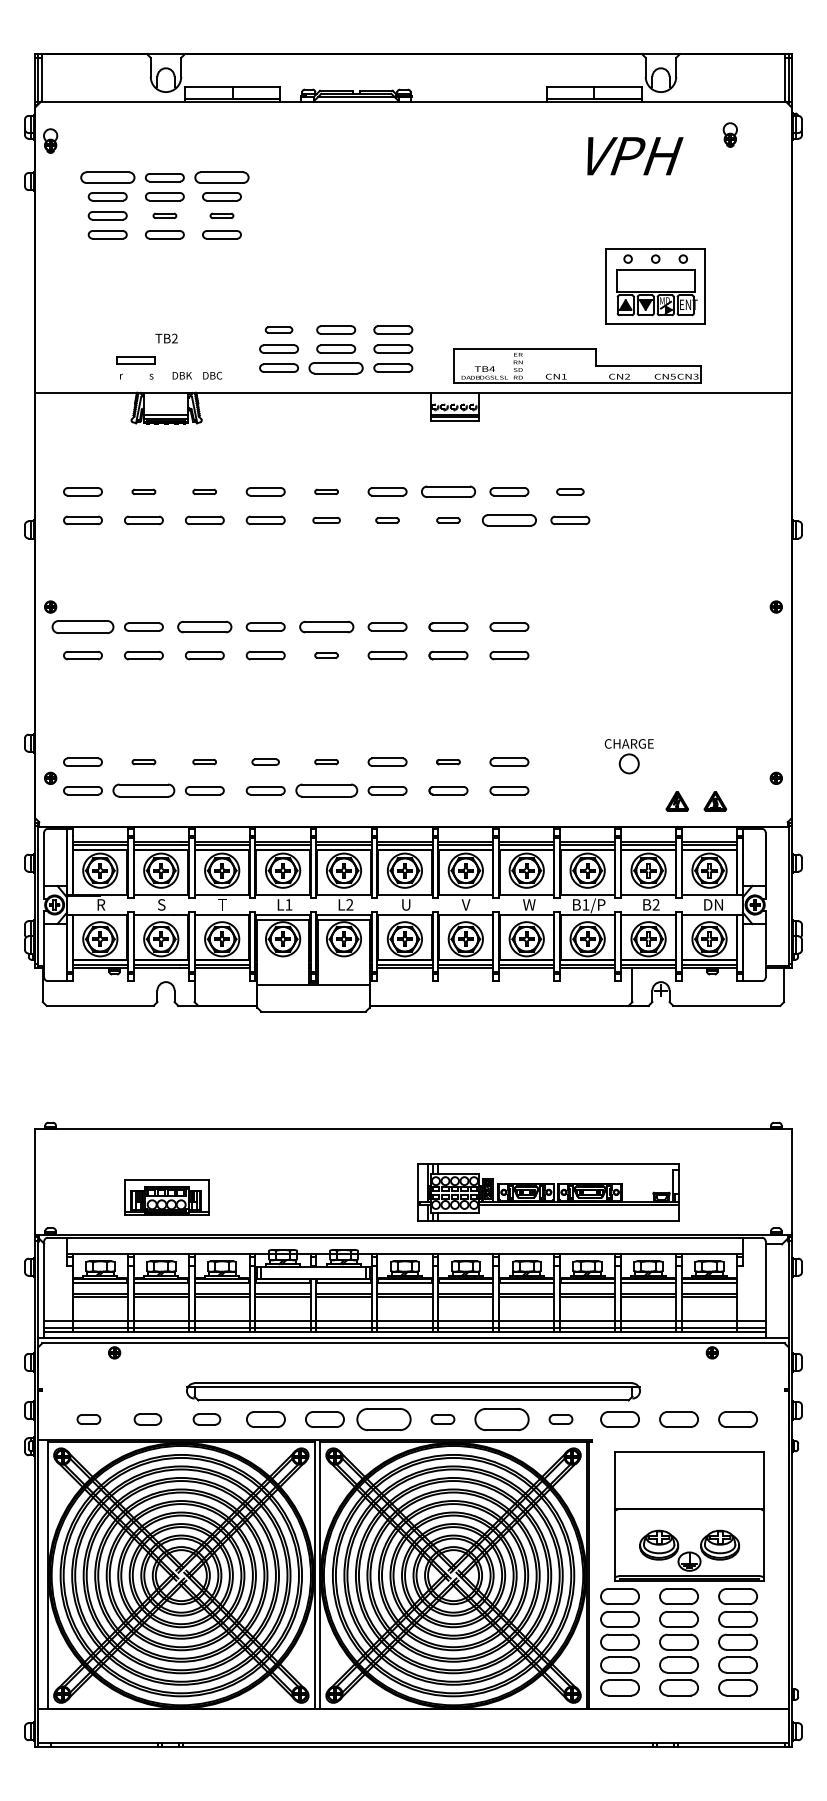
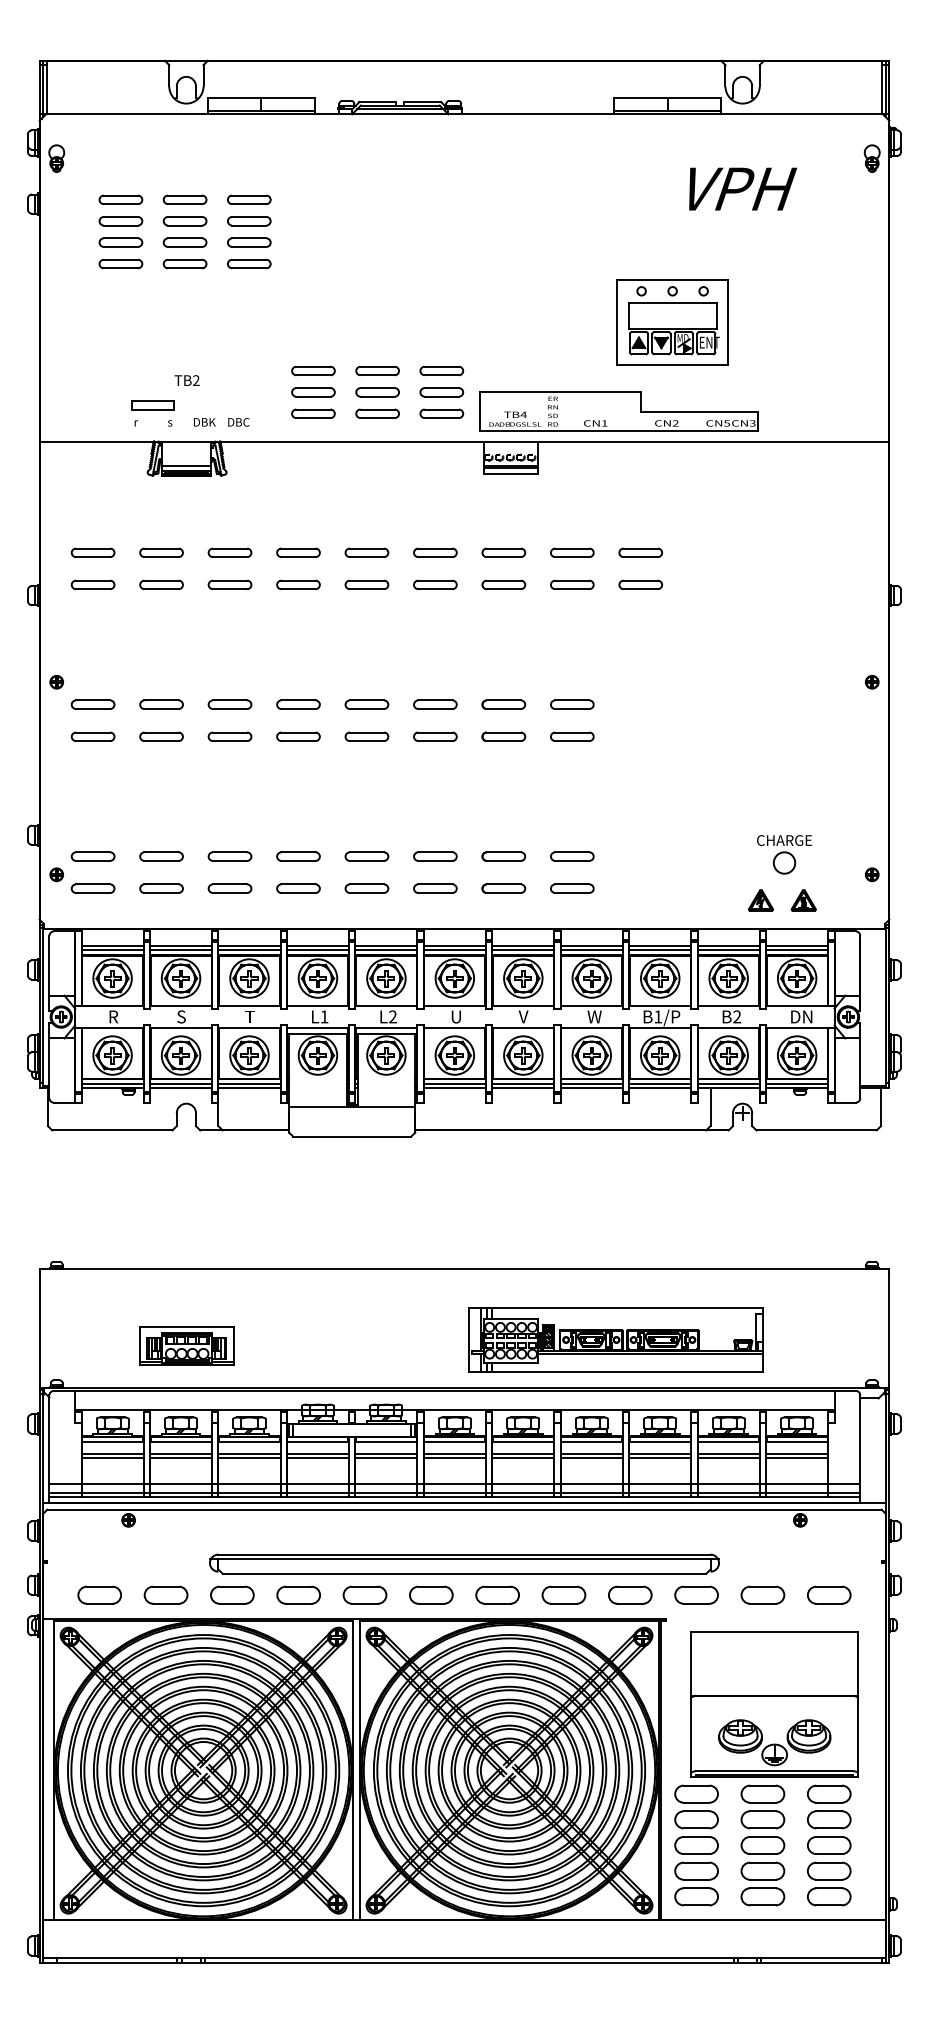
part: (729, 134) -> (871, 157), moved
text: (635, 156) -> (743, 189), moved
part: (107, 177) -> (120, 199), size x0.71
part: (221, 177) -> (248, 199), size x0.71
part: (164, 215) -> (184, 242), size x1.67
part: (221, 215) -> (248, 242), size x1.67
part: (655, 286) -> (672, 322), moved
part: (278, 329) -> (312, 370), size x1.43
part: (577, 365) -> (619, 410), moved
part: (336, 367) -> (377, 413), size x0.71
part: (143, 491) -> (161, 552), size x1.67
part: (204, 491) -> (229, 552), size x1.67
part: (326, 491) -> (366, 552), size x1.67
part: (448, 491) -> (503, 552), size x0.71
part: (570, 491) -> (640, 552), size x1.43
part: (326, 520) -> (366, 584), size x1.43
part: (387, 520) -> (435, 584), size x1.67
part: (448, 520) -> (503, 584), size x1.67
part: (509, 520) -> (572, 584), size x0.71
part: (82, 626) -> (92, 704), size x0.62
part: (204, 626) -> (229, 704), size x0.71
part: (326, 626) -> (366, 704), size x0.71
part: (326, 655) -> (366, 736), size x1.67
part: (628, 756) -> (783, 854), moved
part: (143, 761) -> (161, 855), size x1.67
part: (204, 761) -> (229, 855), size x1.67
part: (265, 761) -> (298, 855), size x1.43
part: (326, 761) -> (366, 855), size x1.67
part: (448, 761) -> (503, 855), size x1.67
part: (143, 790) -> (161, 888), size x0.62
part: (326, 790) -> (366, 888), size x0.62
part: (88, 1419) -> (99, 1595), size x1.67
part: (147, 1419) -> (165, 1595), size x1.43
part: (206, 1419) -> (231, 1595), size x1.43
part: (383, 1419) -> (430, 1595), size x0.71
part: (442, 1419) -> (497, 1595), size x1.67
part: (501, 1419) -> (563, 1595), size x0.71
part: (560, 1419) -> (629, 1595), size x1.67

